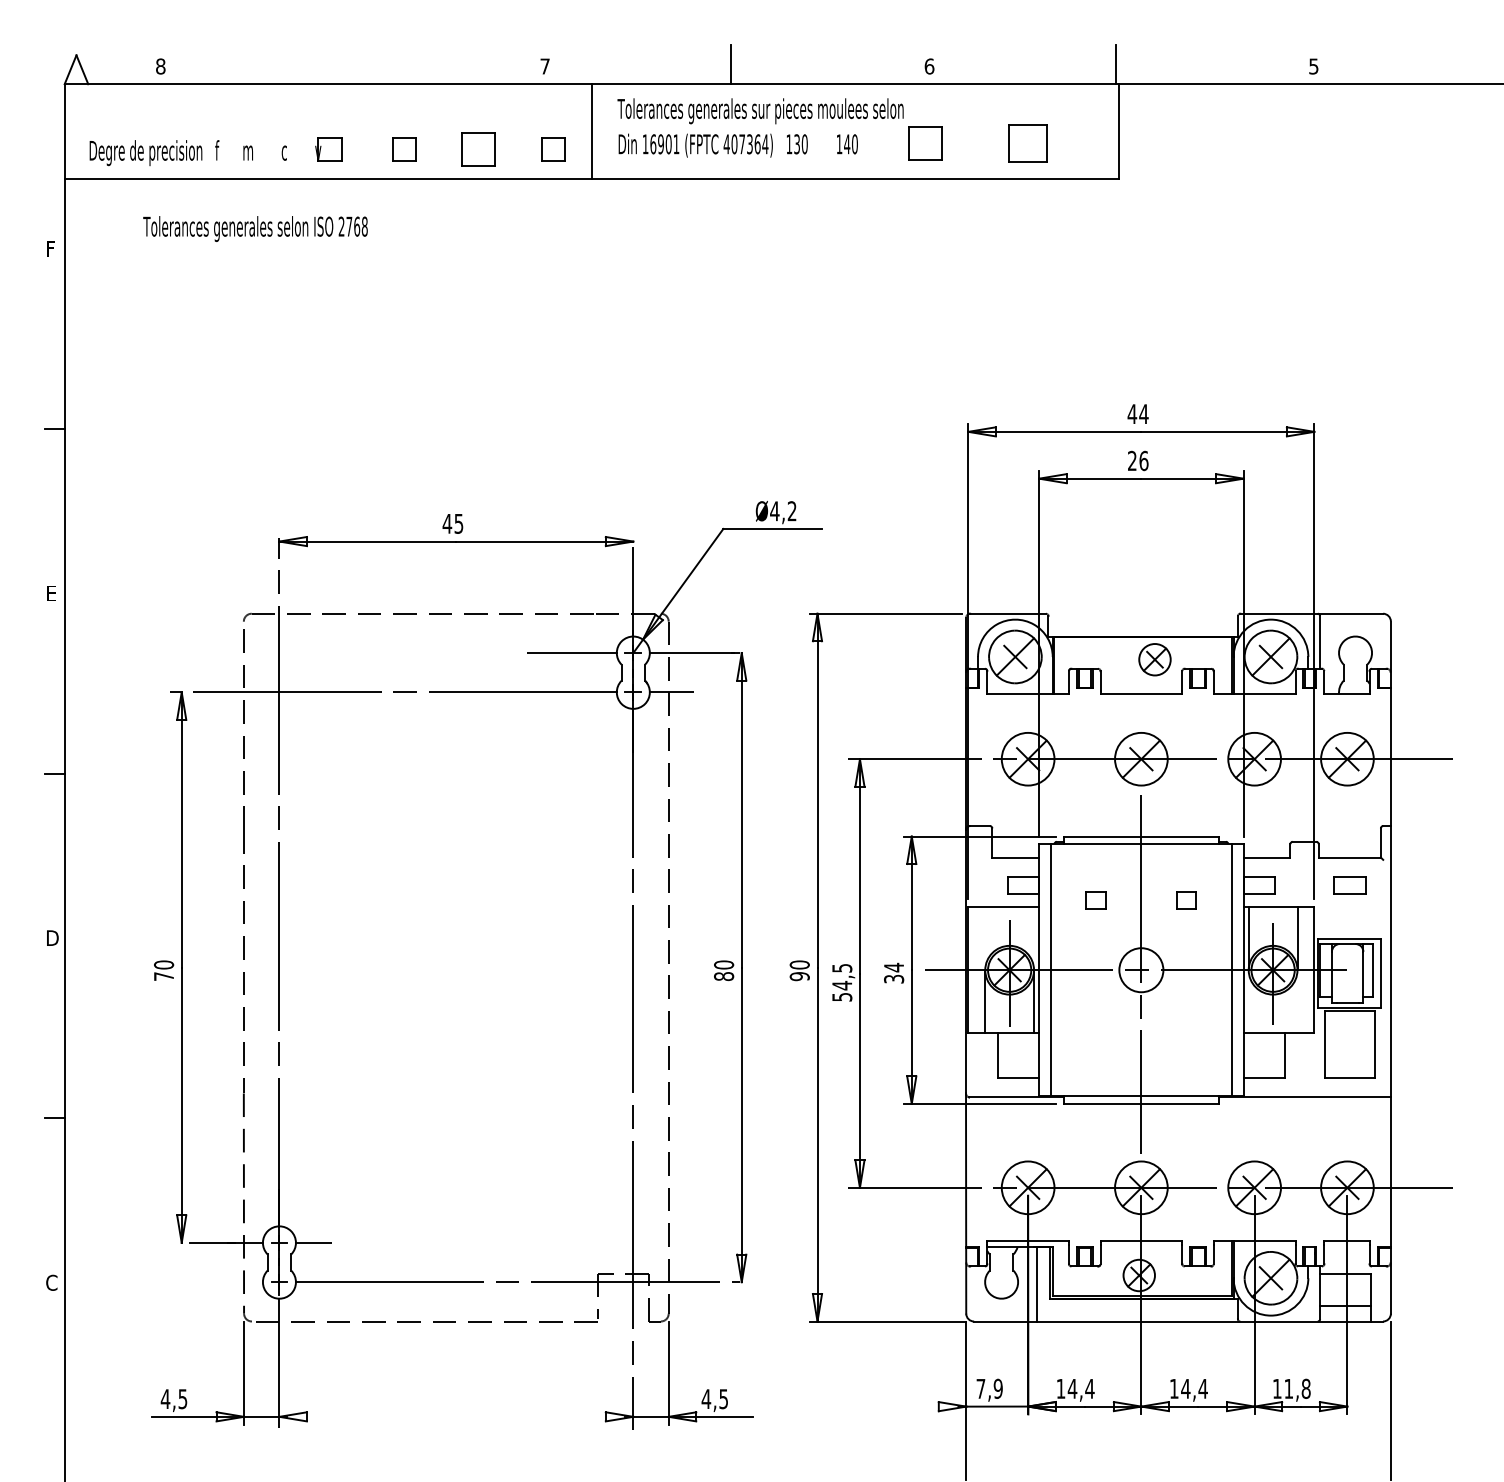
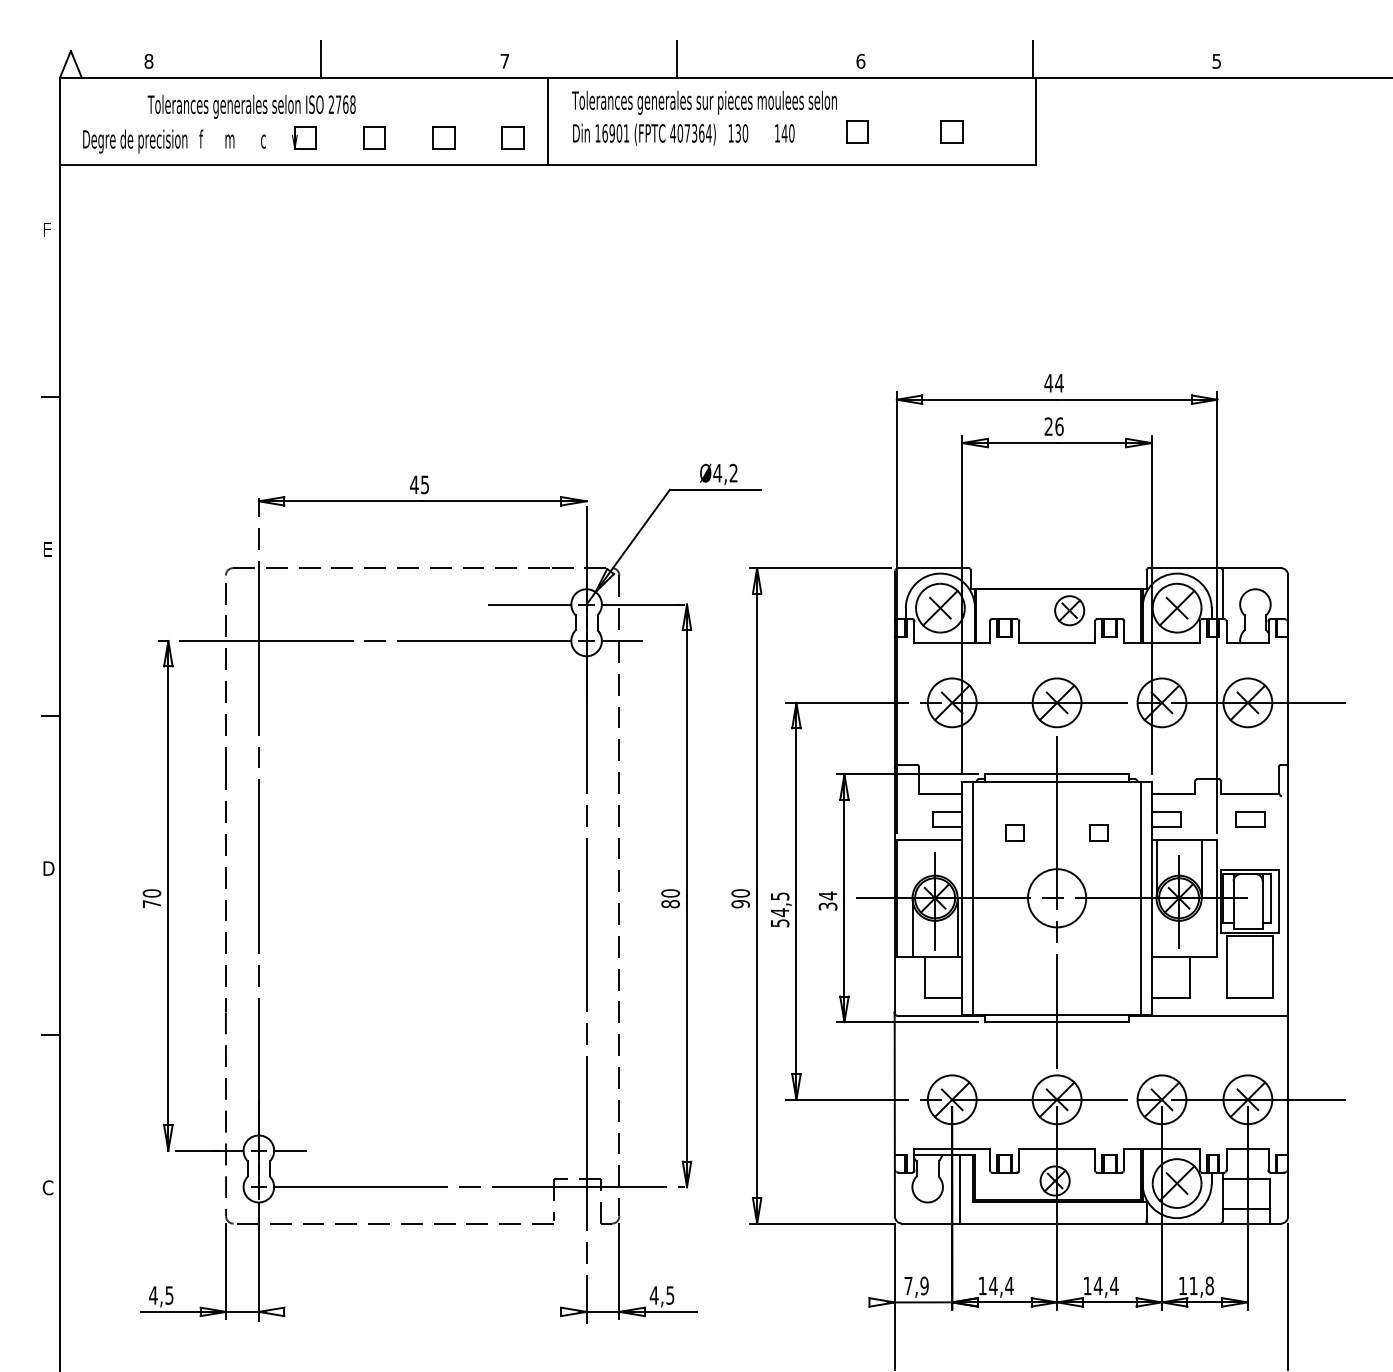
line: (347, 64) -> (321, 59), added
part: (925, 142) -> (857, 131), size x0.71
part: (1027, 142) -> (951, 131), size x0.62
part: (478, 148) -> (443, 137), size x0.71
text: (255, 228) -> (251, 106), moved
circle: (1140, 970) -> (1056, 898), size x1.43

